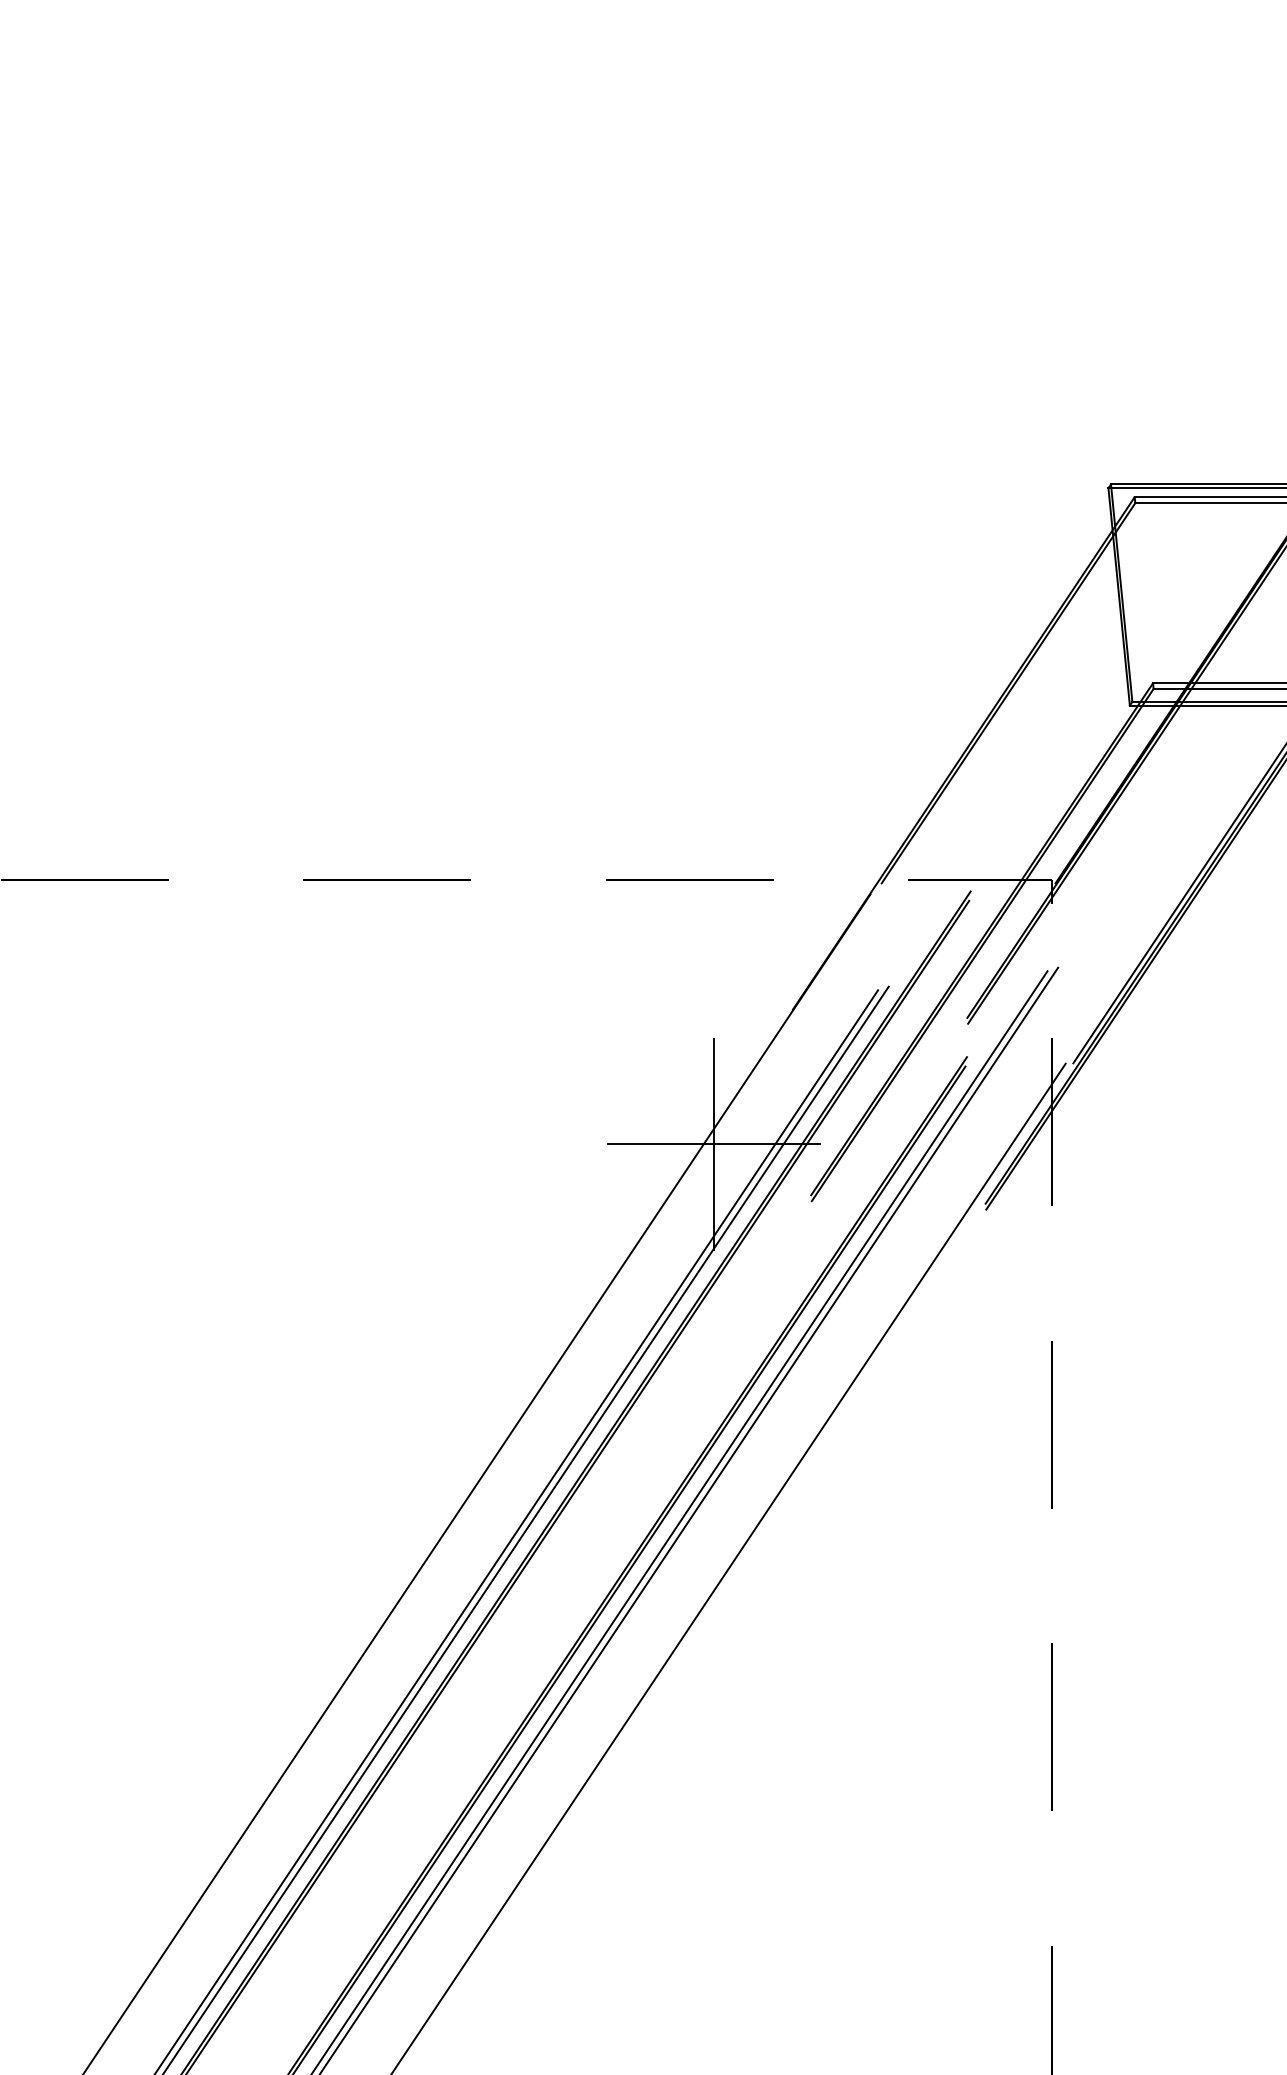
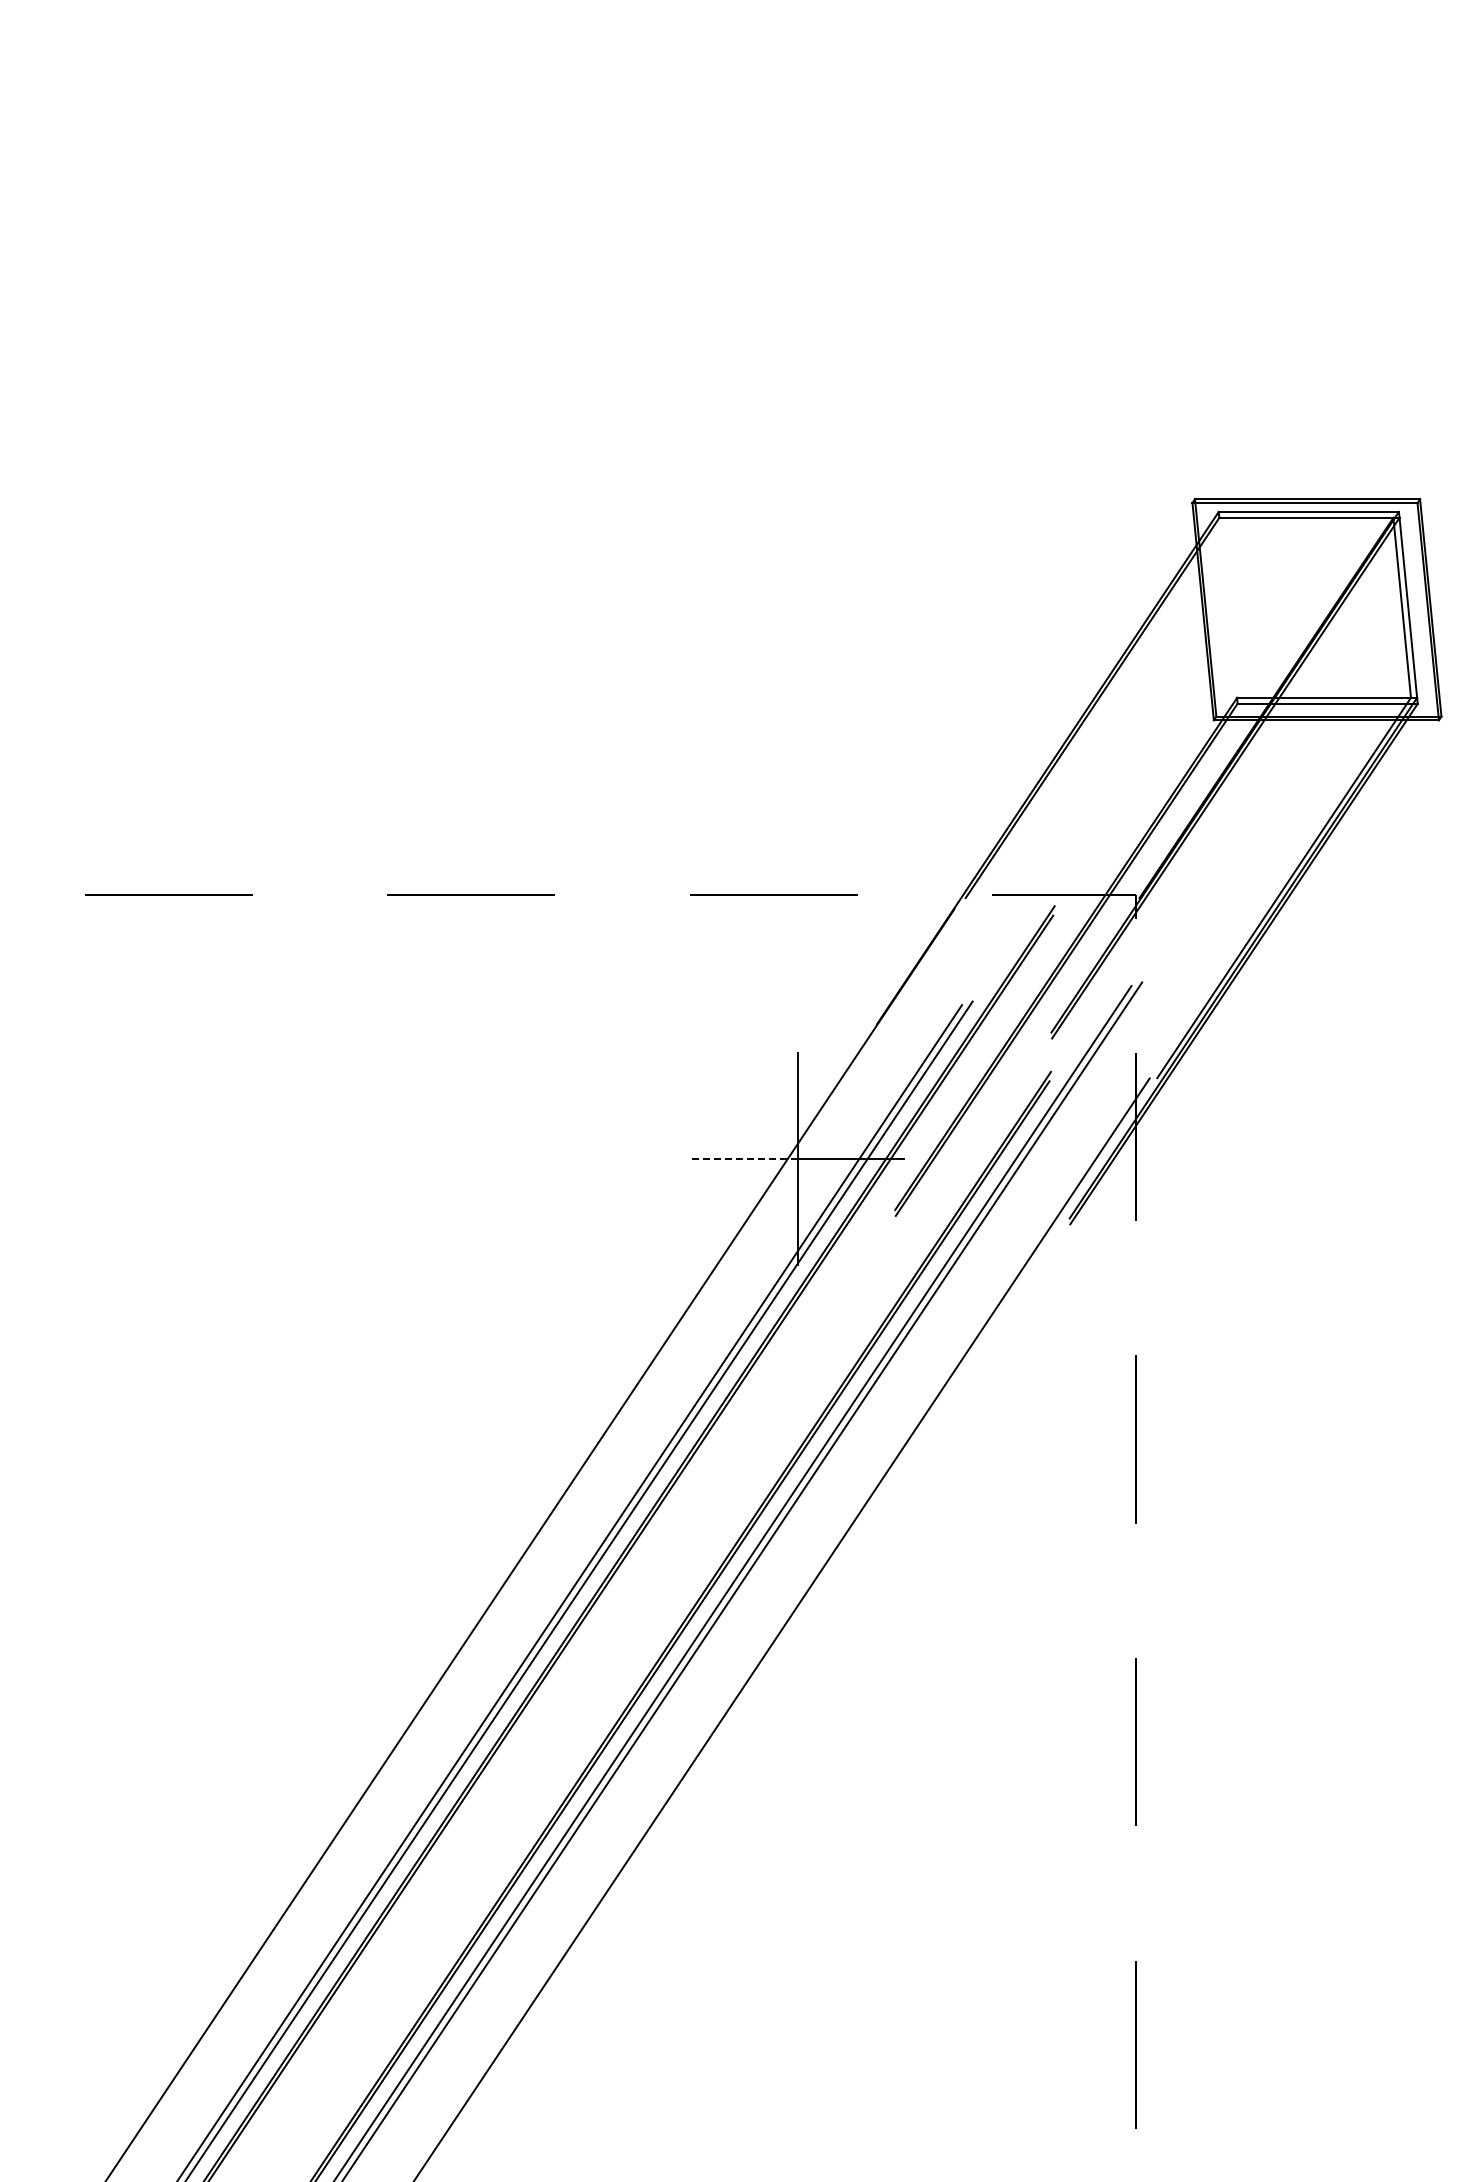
line: (661, 1144) -> (745, 1159), solid -> dashed

